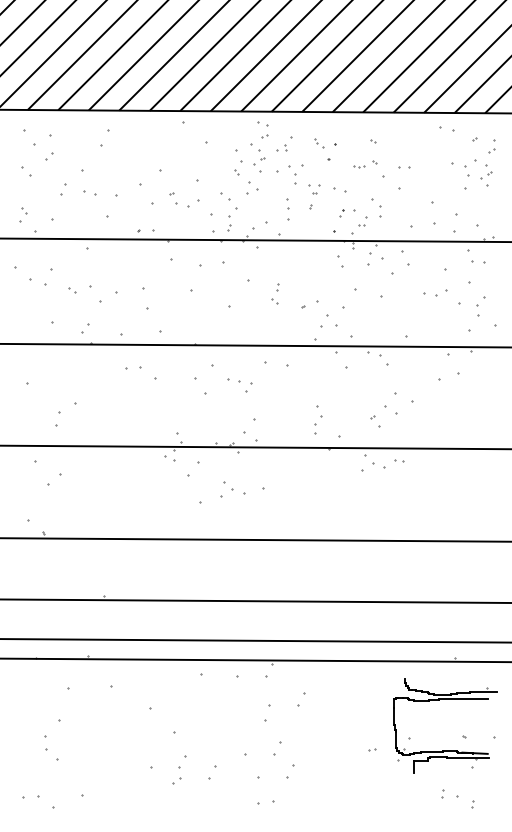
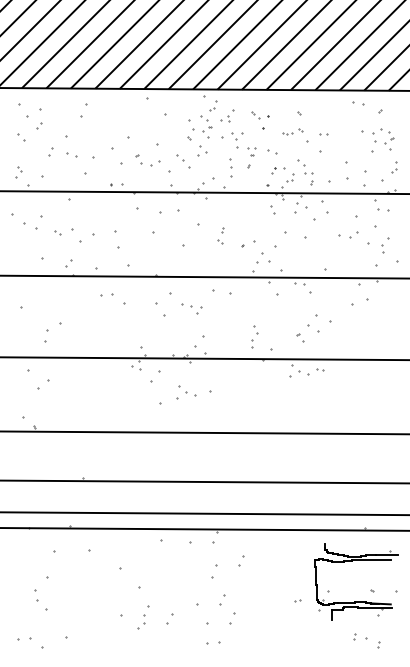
part: (262, 123) -> (210, 99), size x1.6
part: (491, 146) -> (393, 167), moved
part: (229, 223) -> (312, 179), moved

